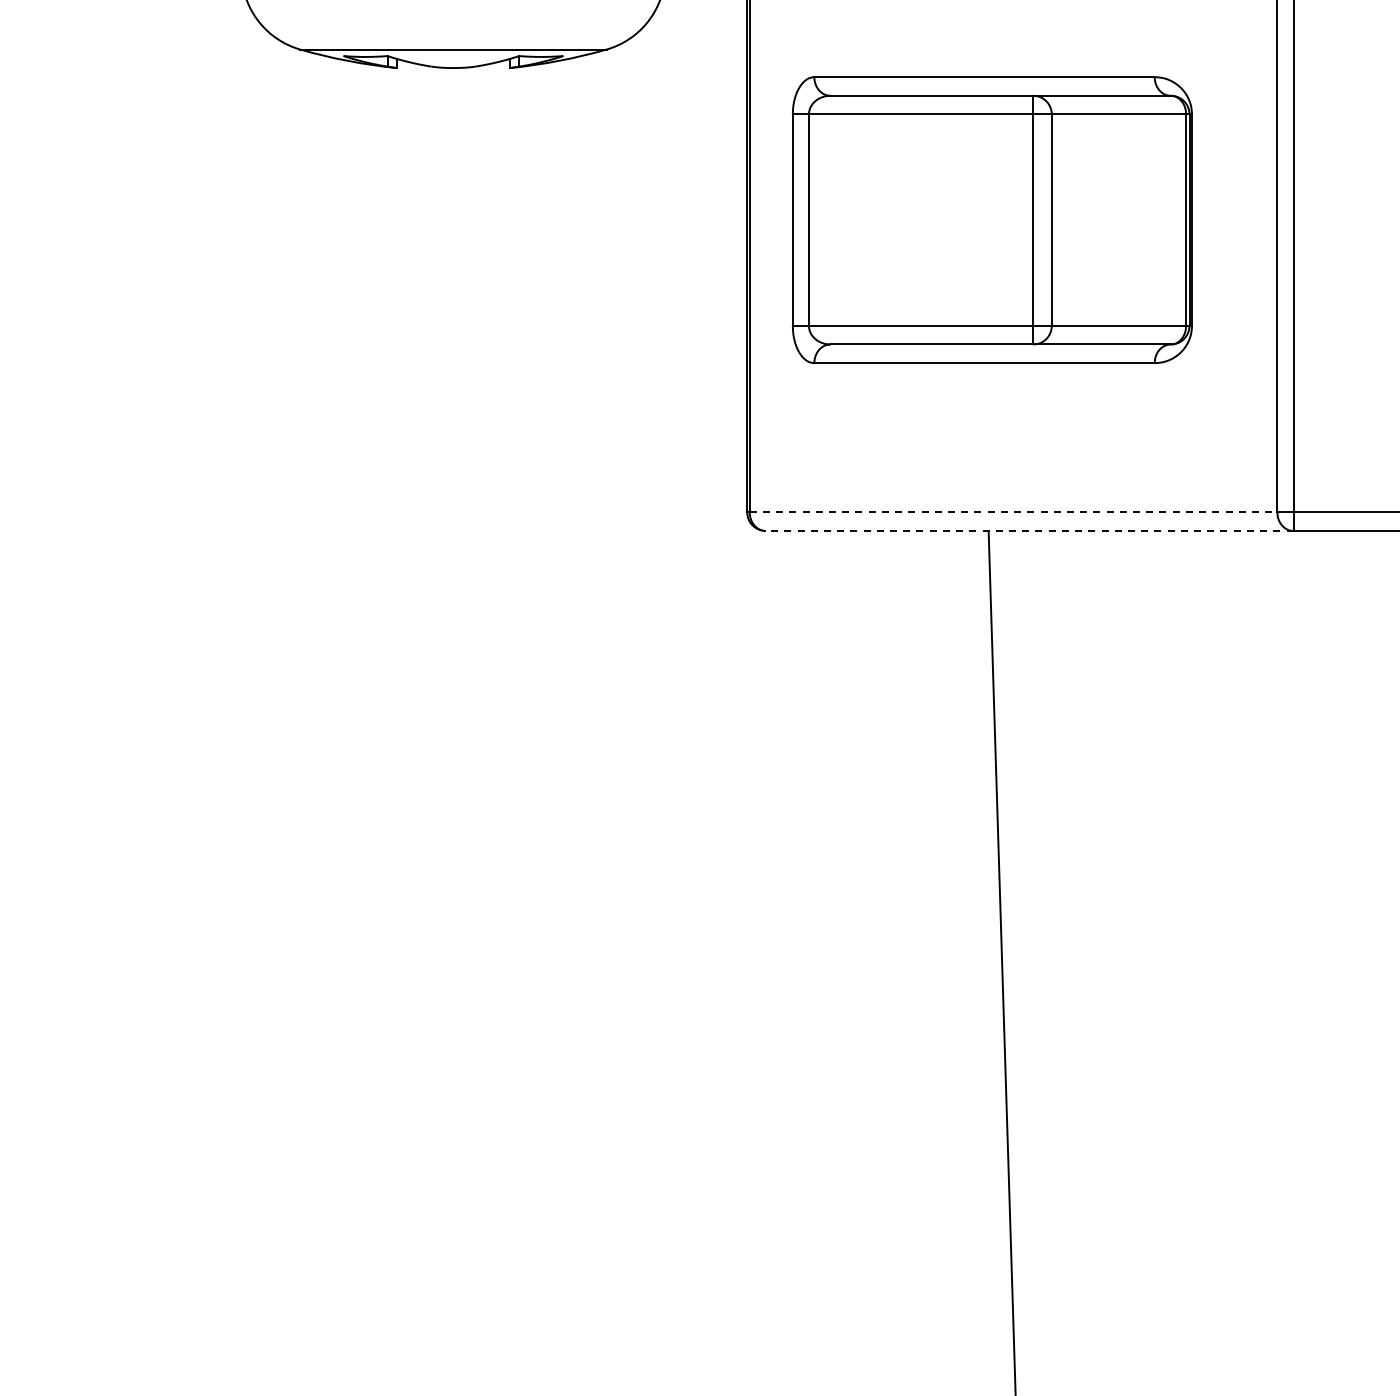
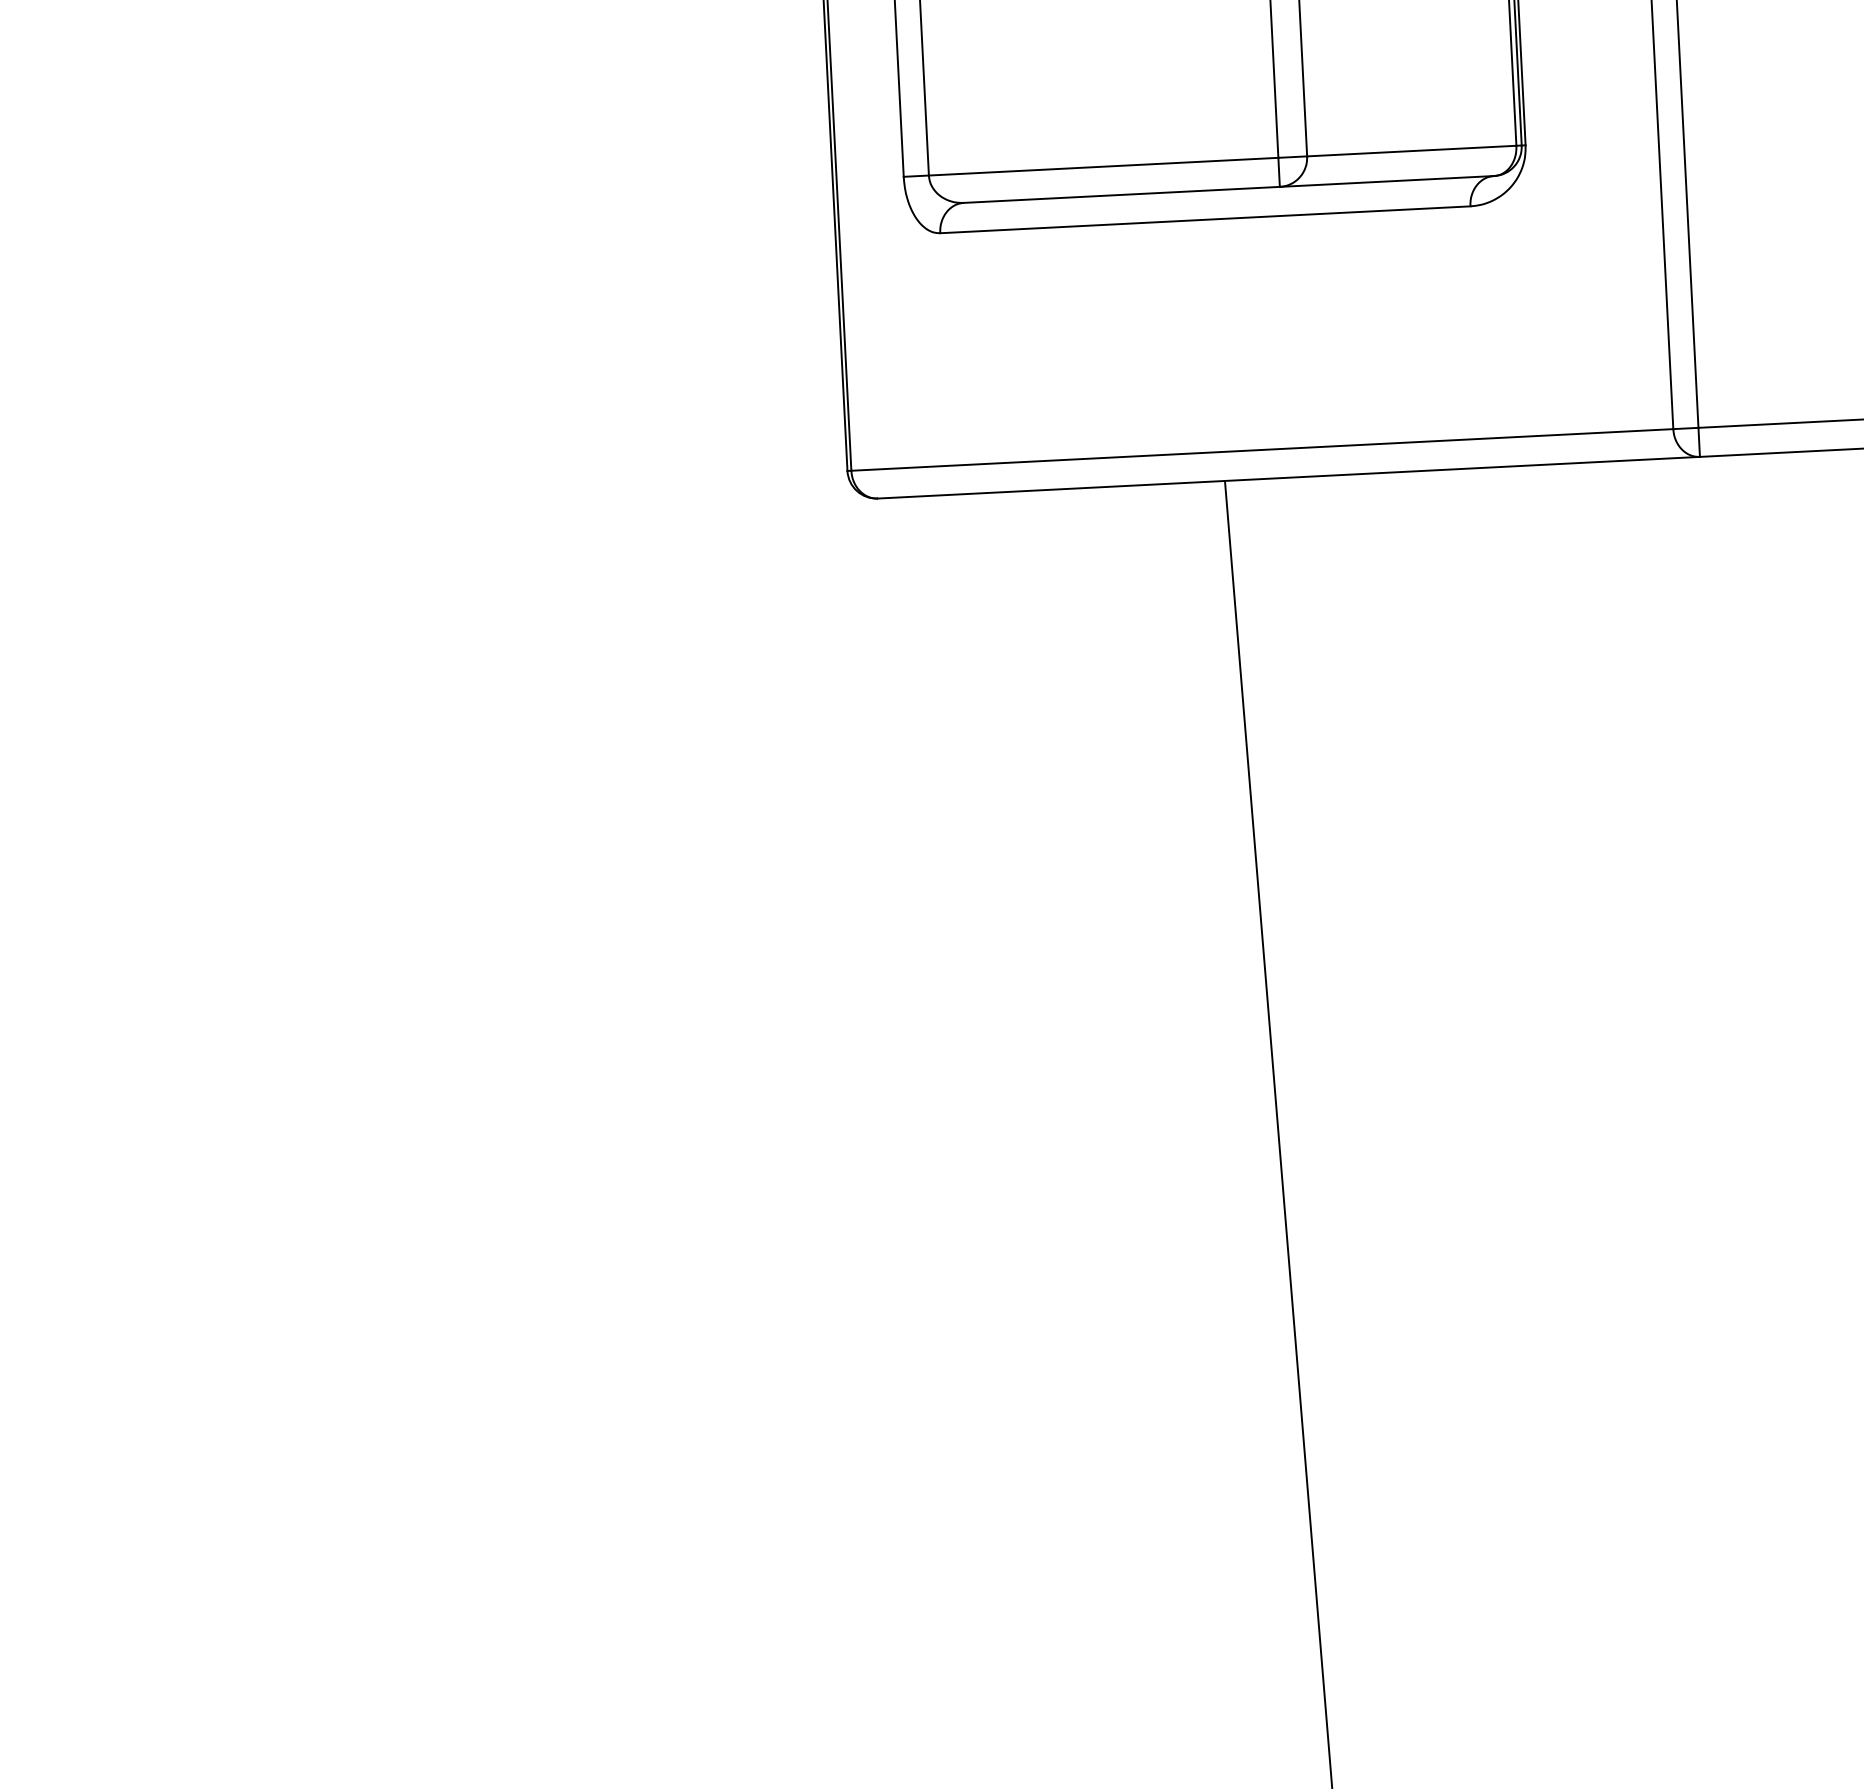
line: (1013, 512) -> (1262, 450), dashed -> solid
line: (1029, 531) -> (1288, 478), dashed -> solid

